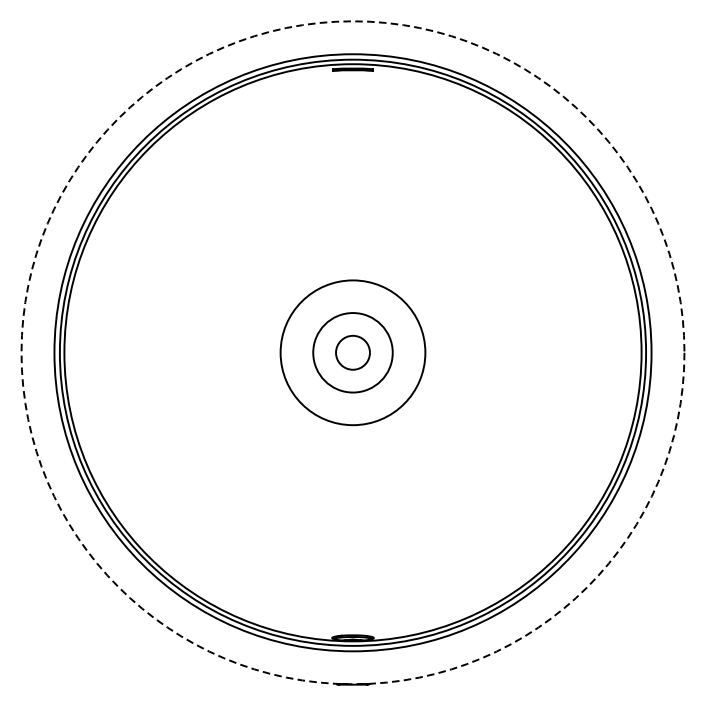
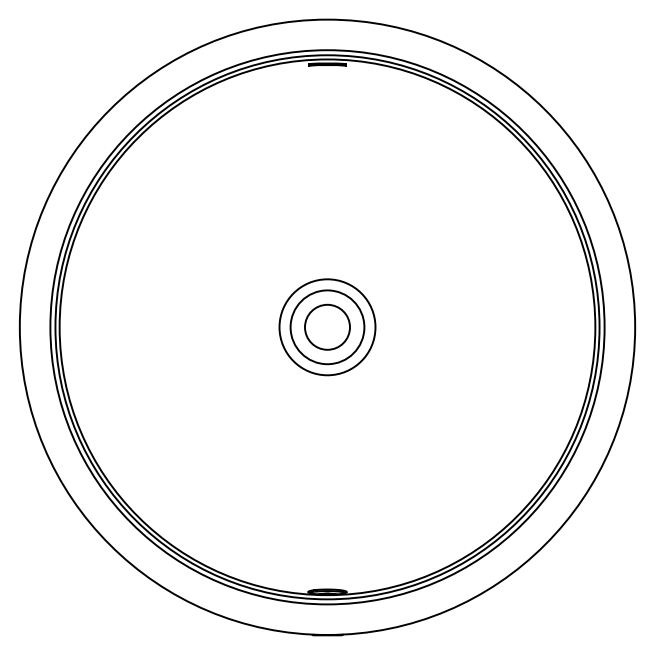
circle: (353, 351) -> (327, 326), dashed -> solid
circle: (353, 351) -> (327, 326), size x1.43
circle: (353, 353) -> (327, 327), size x0.71

